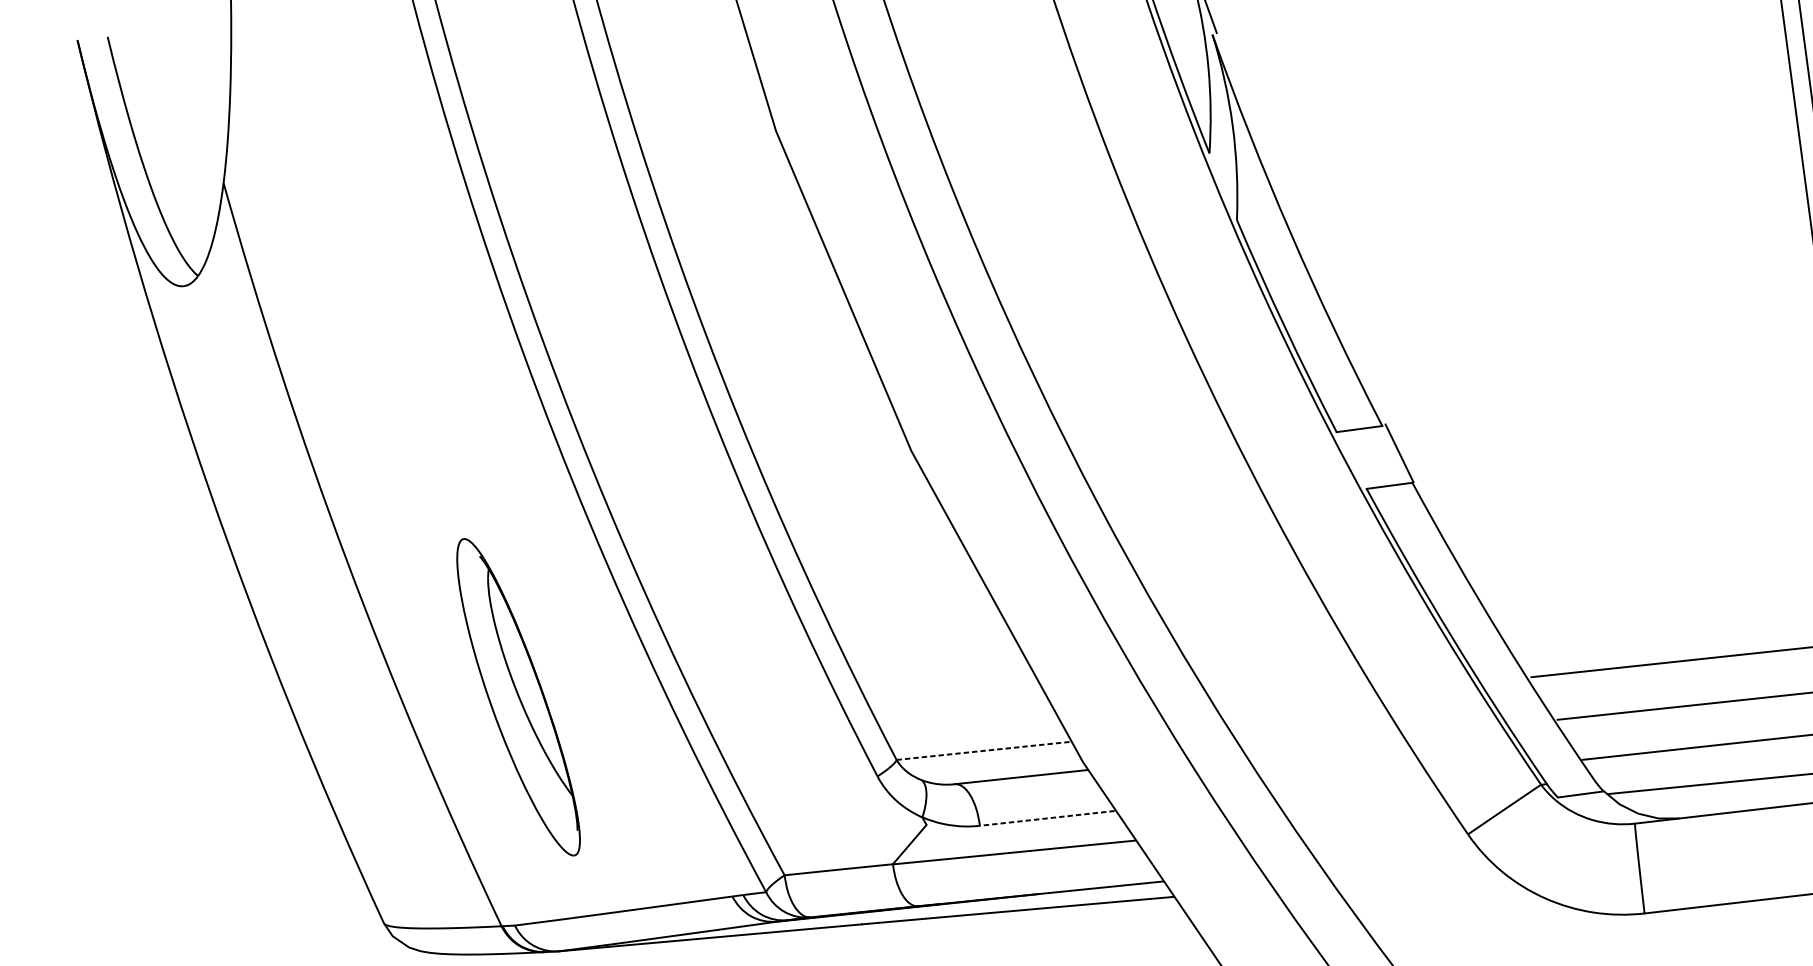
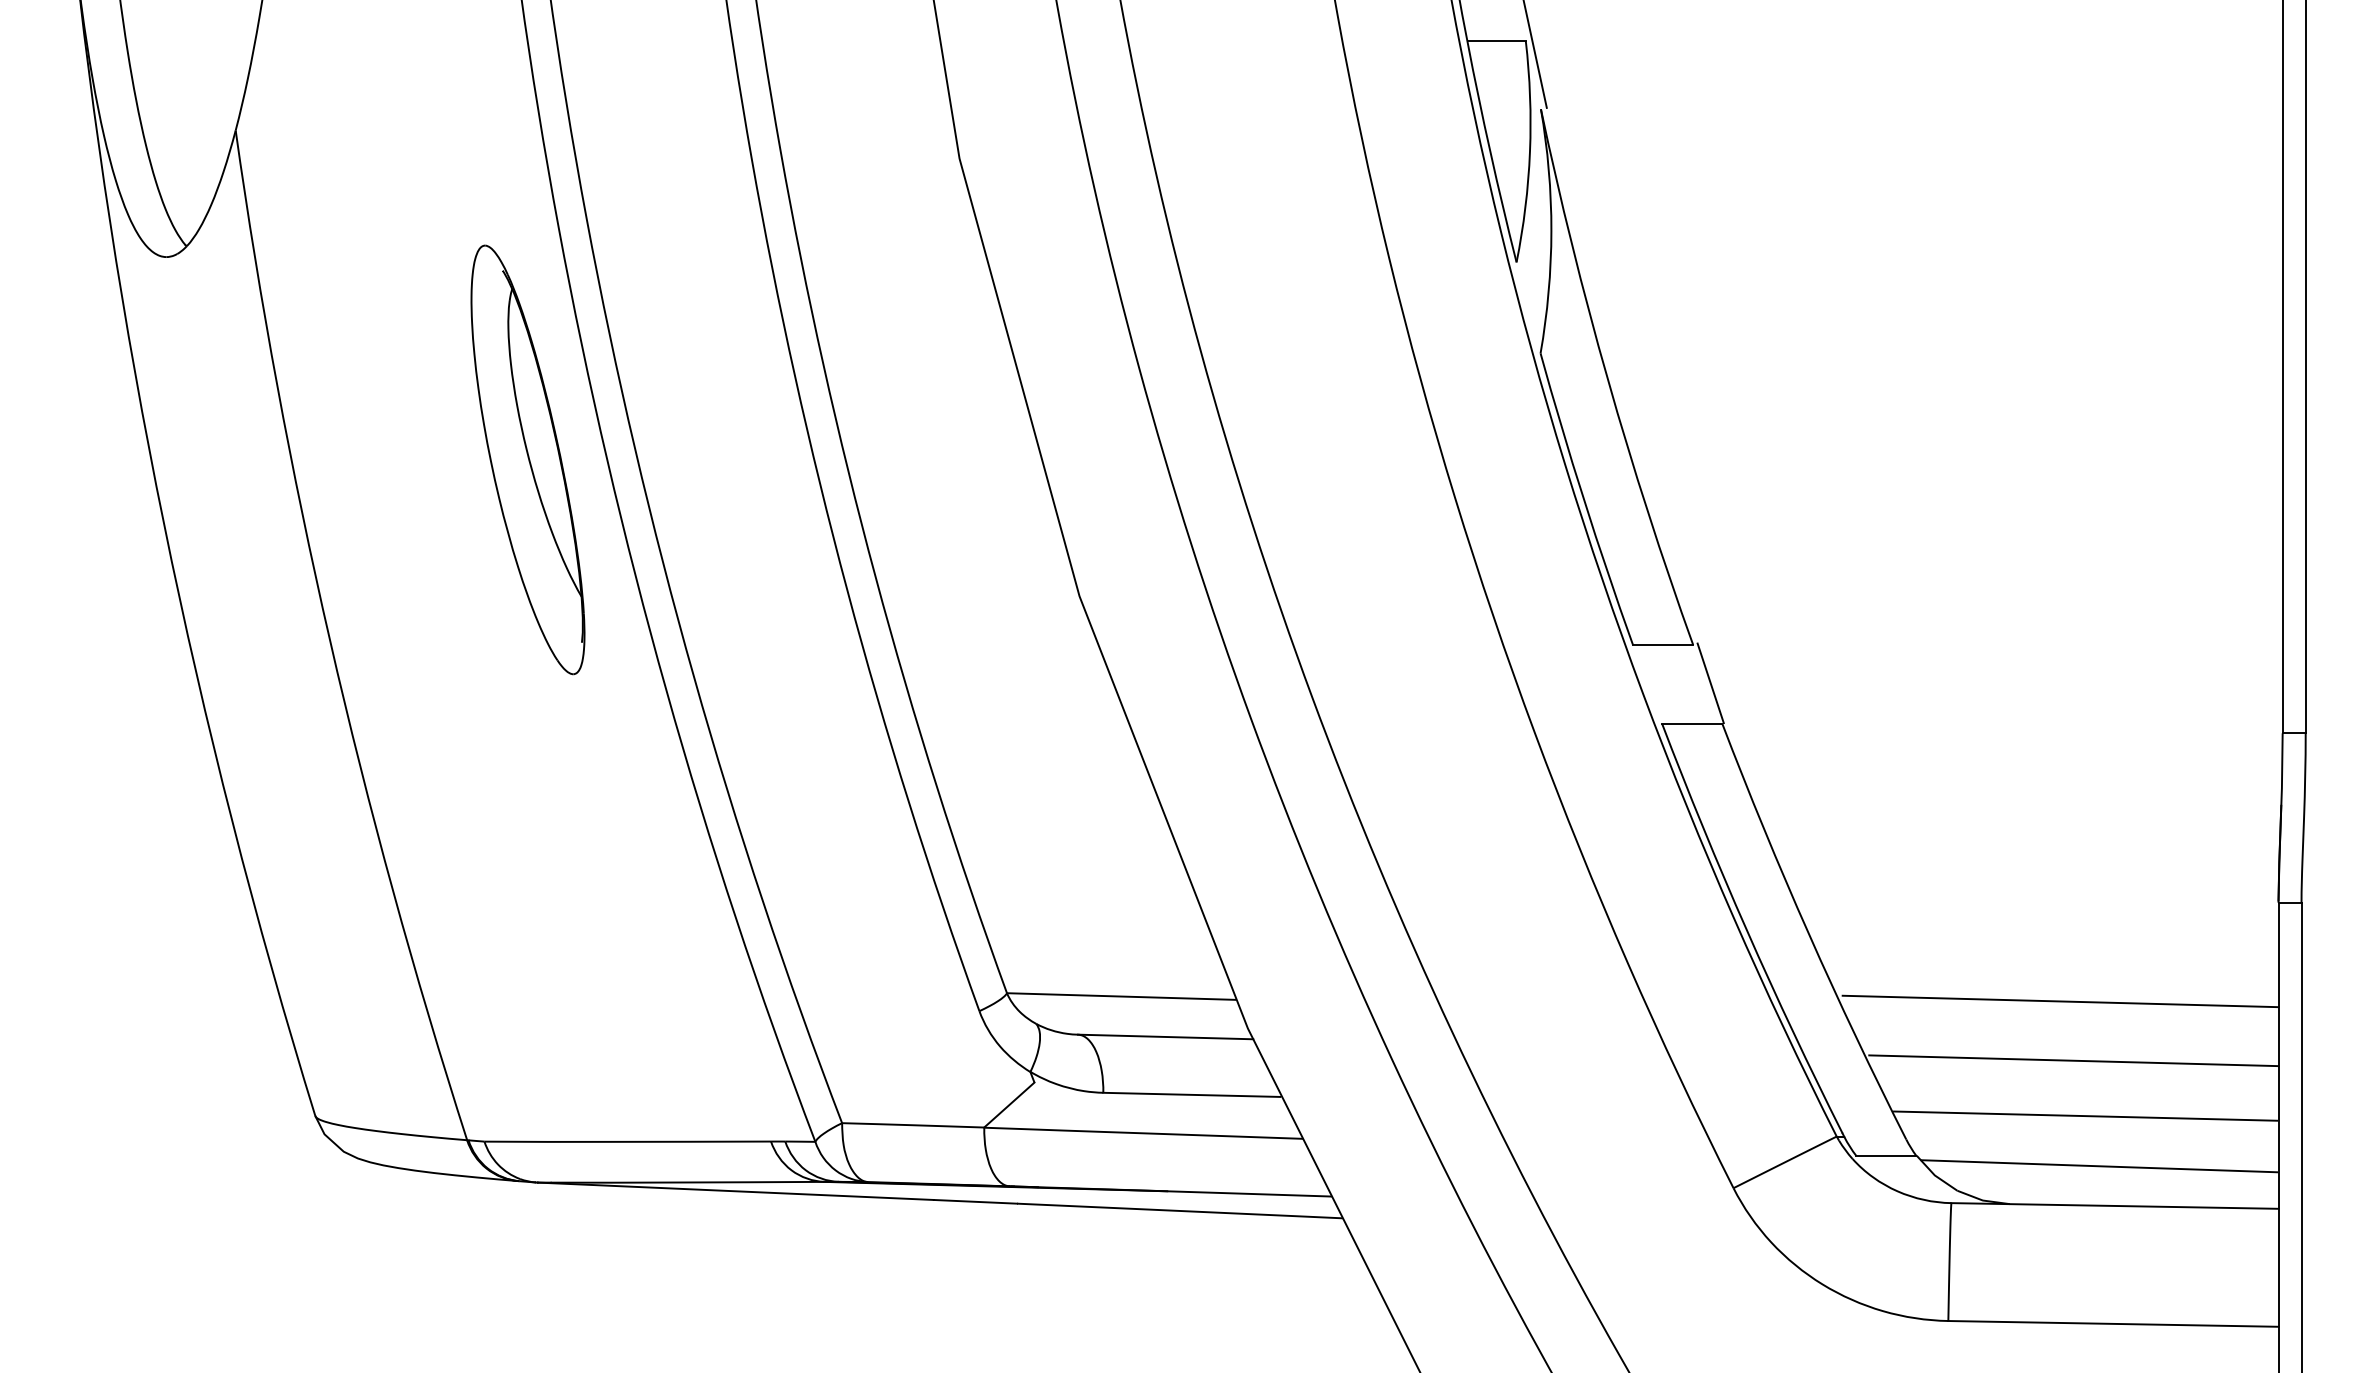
part: (517, 697) -> (527, 459), moved
line: (983, 750) -> (1121, 996), dashed -> solid
line: (1046, 818) -> (1191, 1094), dashed -> solid

